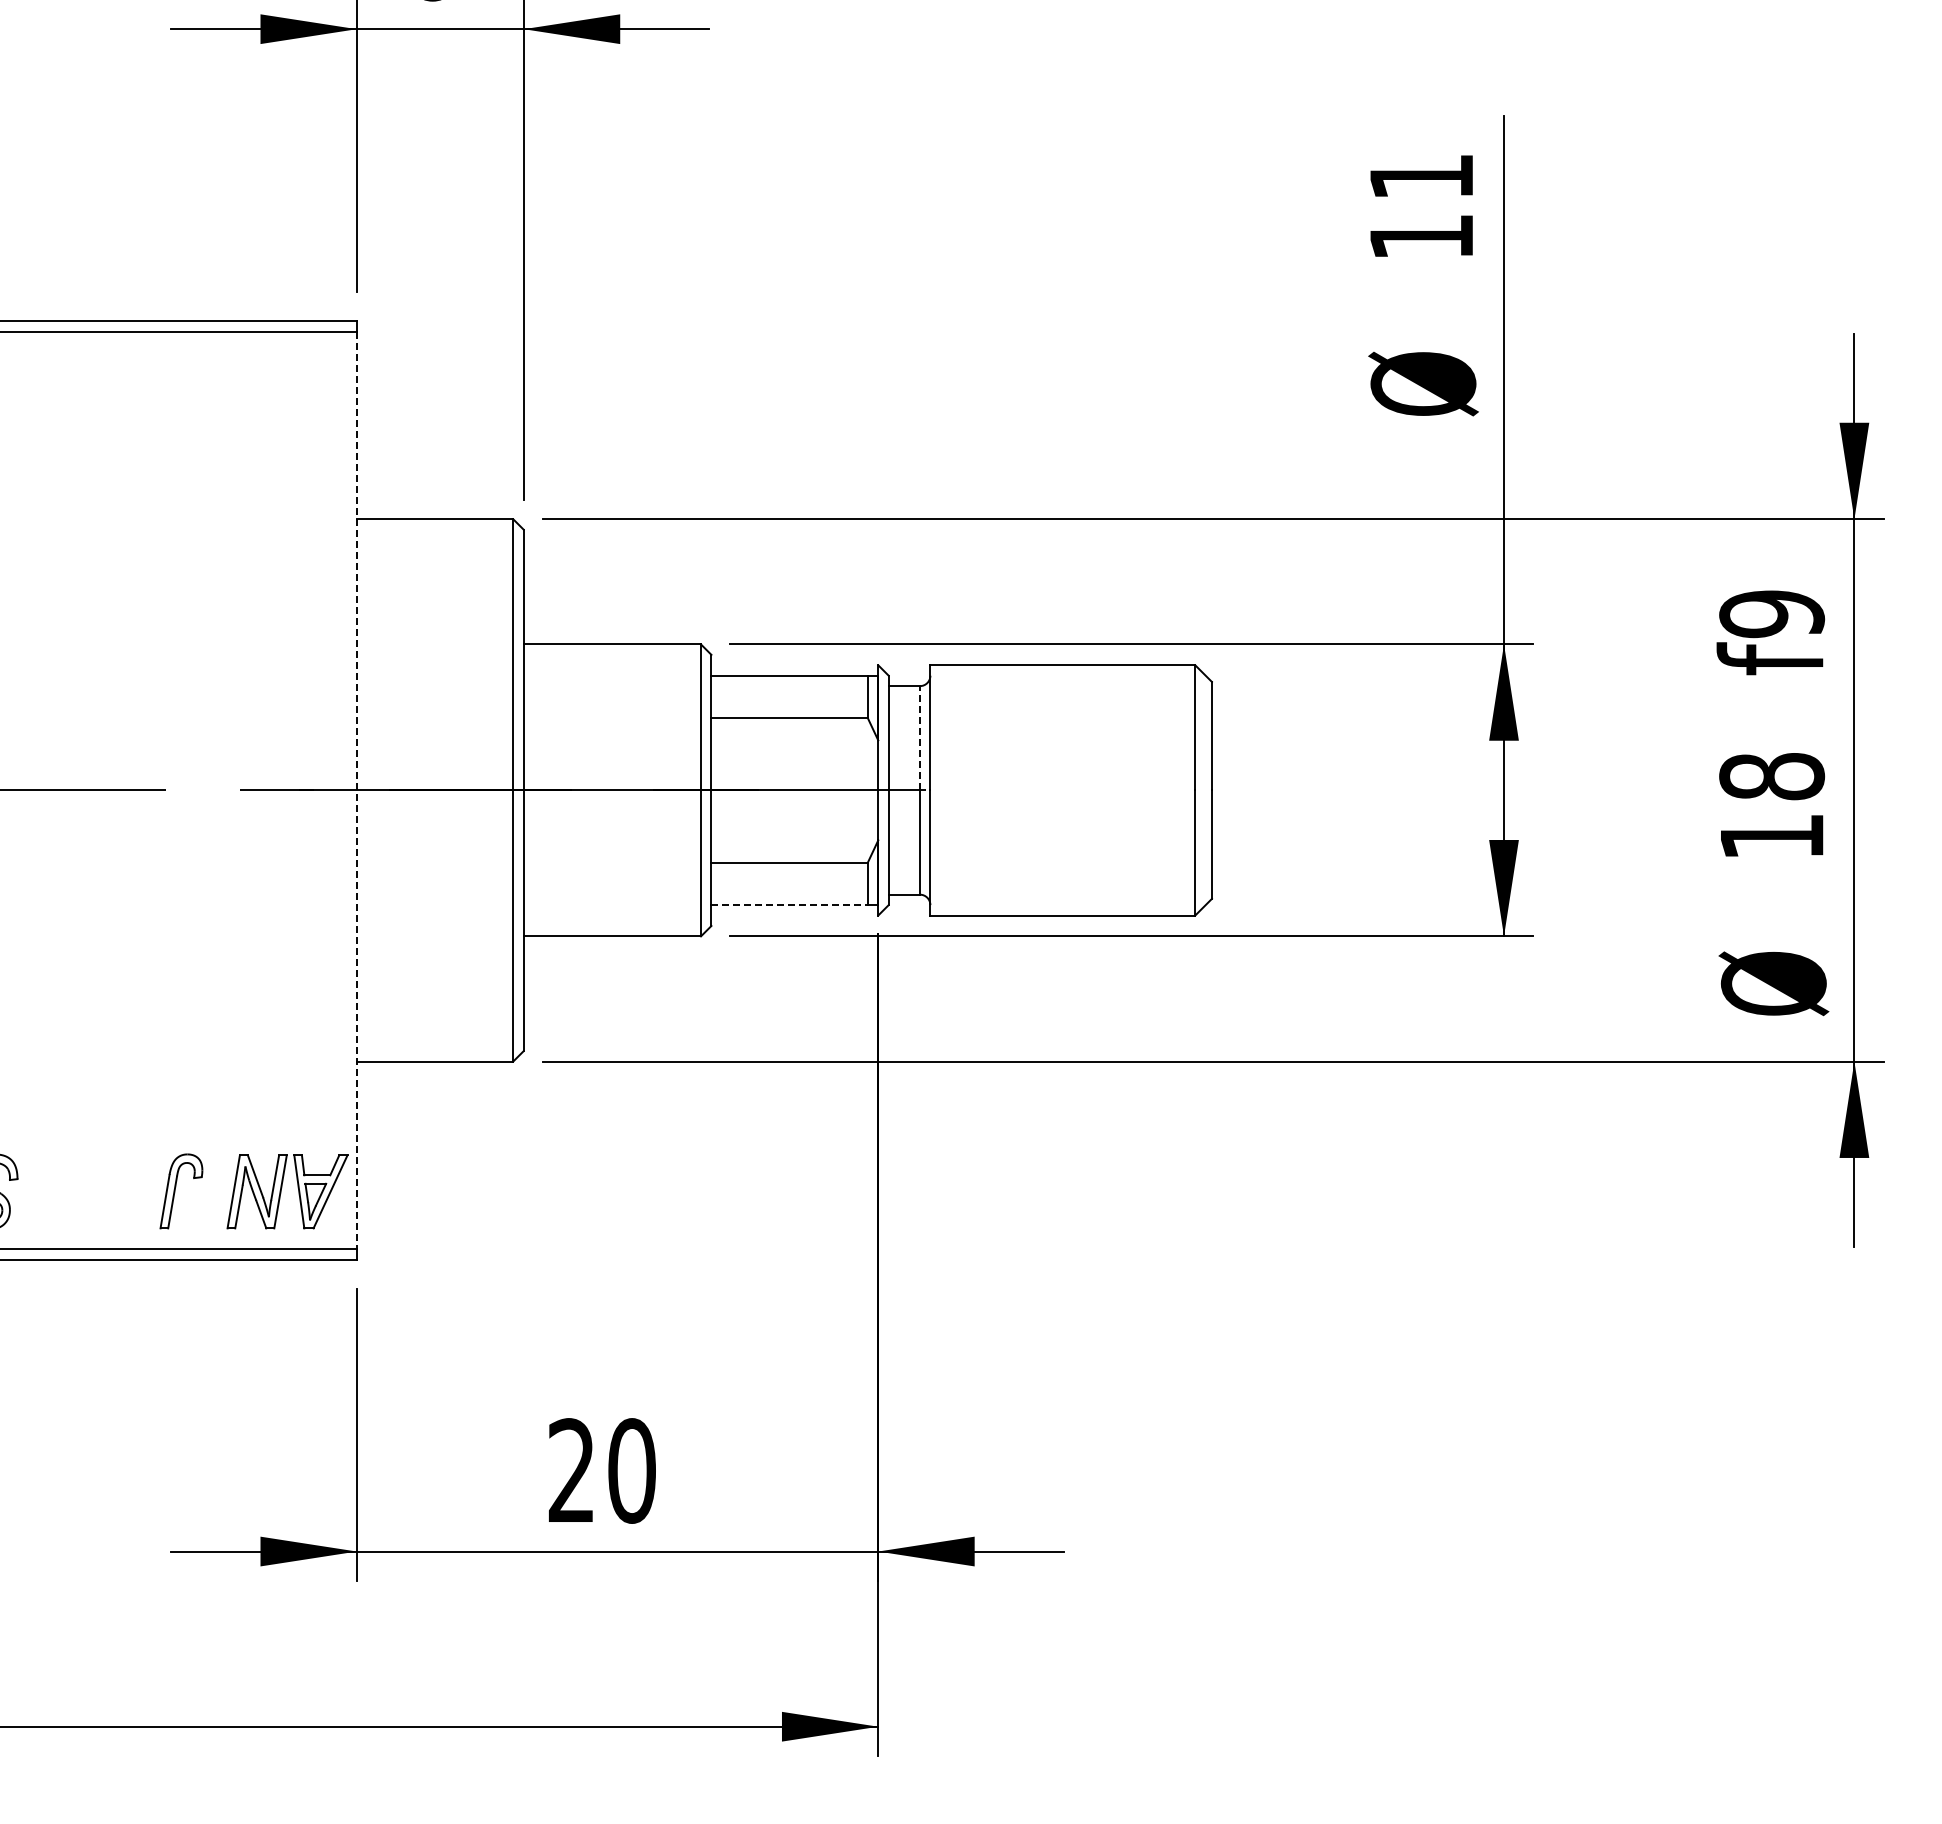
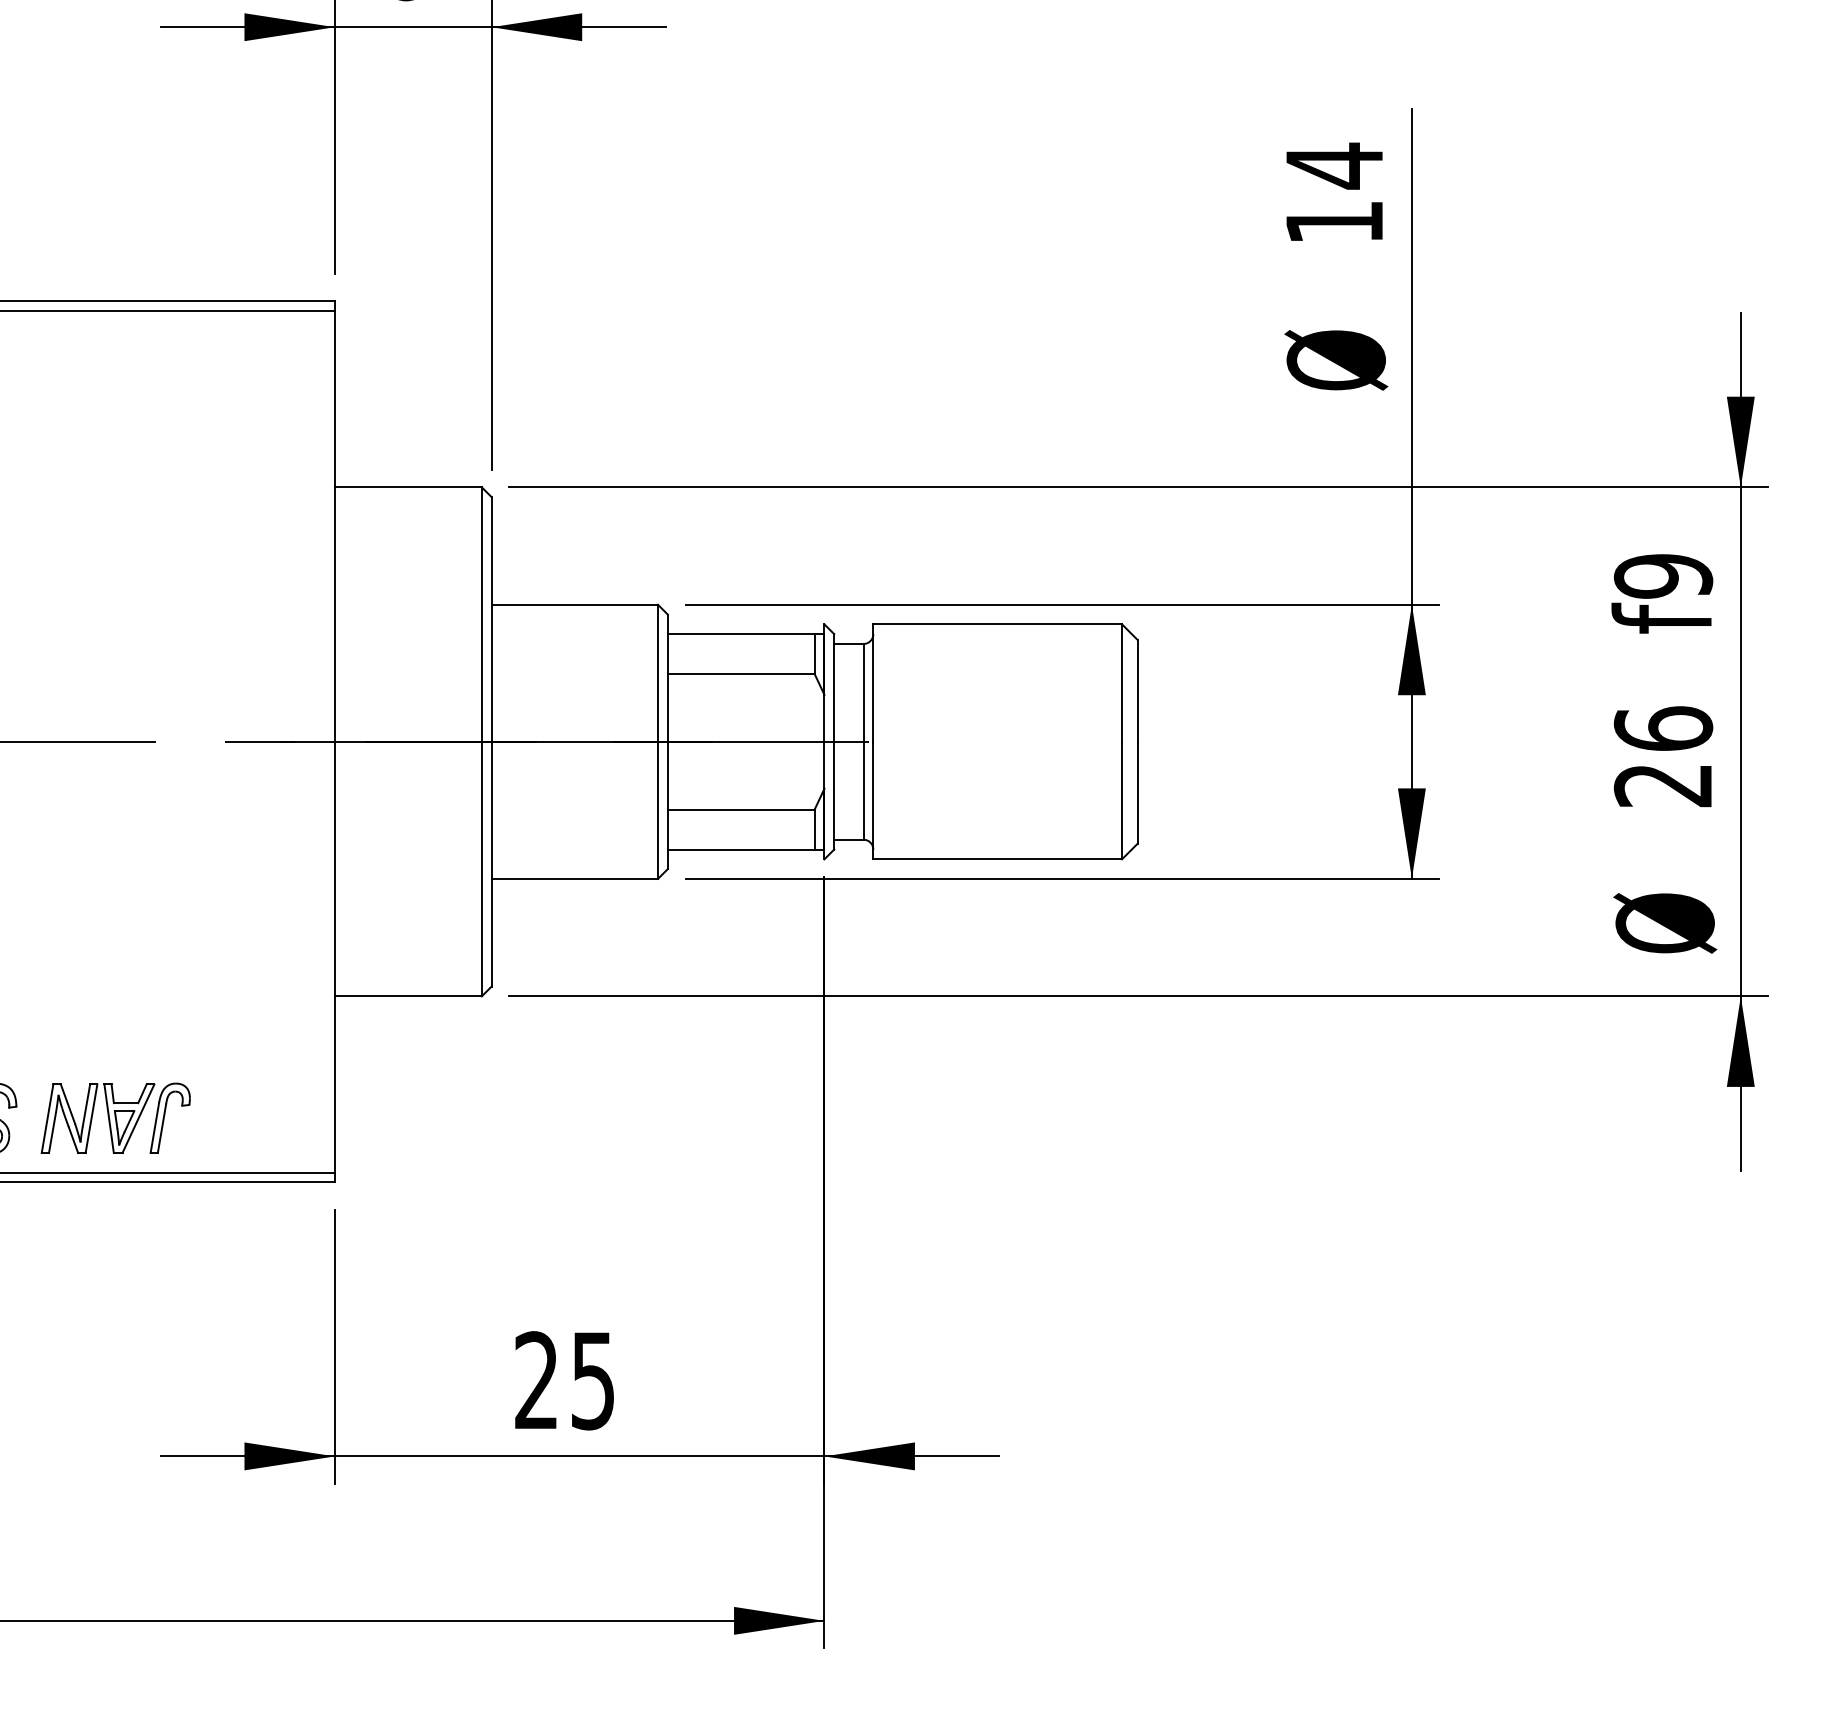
text: (1421, 177) -> (1334, 166), 11 -> 14
line: (919, 737) -> (863, 692), dashed -> solid
line: (356, 790) -> (334, 741), dashed -> solid
text: (1771, 805) -> (1663, 756), 18 -> 26
line: (790, 905) -> (742, 849), dashed -> solid
part: (287, 1191) -> (98, 1118), moved
text: (631, 1470) -> (592, 1380), 20 -> 25

